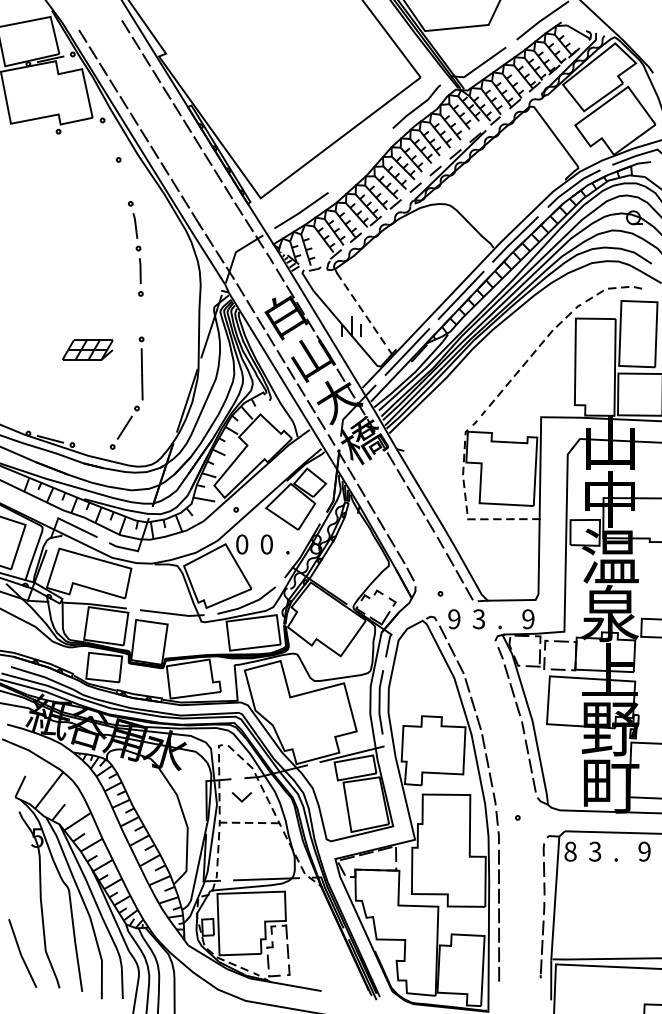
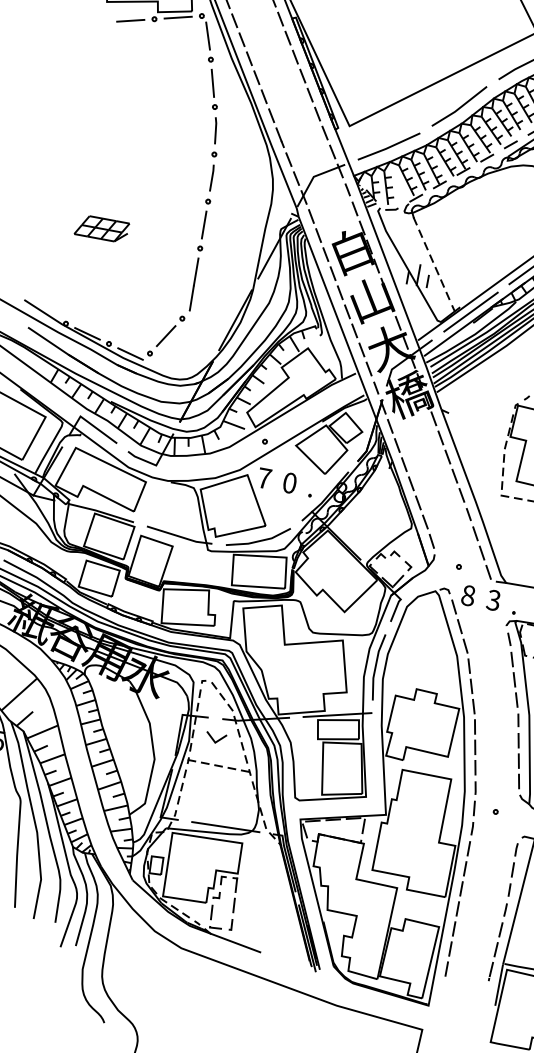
line: (80, 125) -> (178, 17), added
line: (36, 137) -> (130, 20), added
line: (111, 137) -> (207, 35), added
line: (361, 160) -> (460, 106), added
line: (124, 181) -> (212, 82), added
line: (141, 316) -> (204, 224), added
part: (87, 349) -> (101, 228), moved
line: (94, 450) -> (130, 353), added
text: (242, 544) -> (264, 478), 0 -> 7
text: (454, 619) -> (468, 595), 9 -> 8

